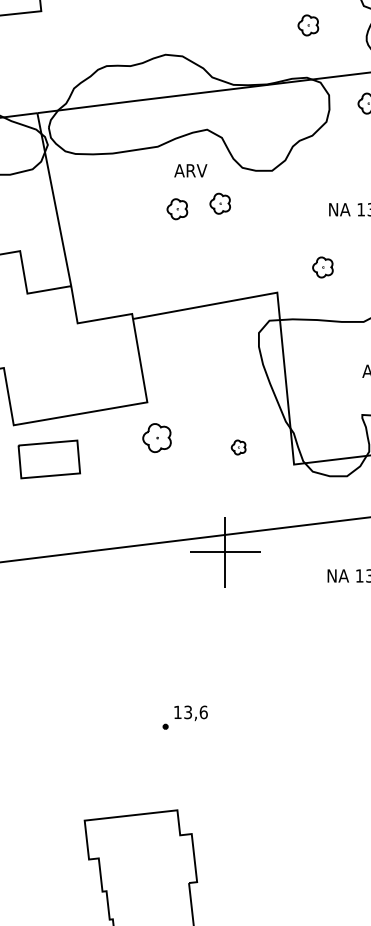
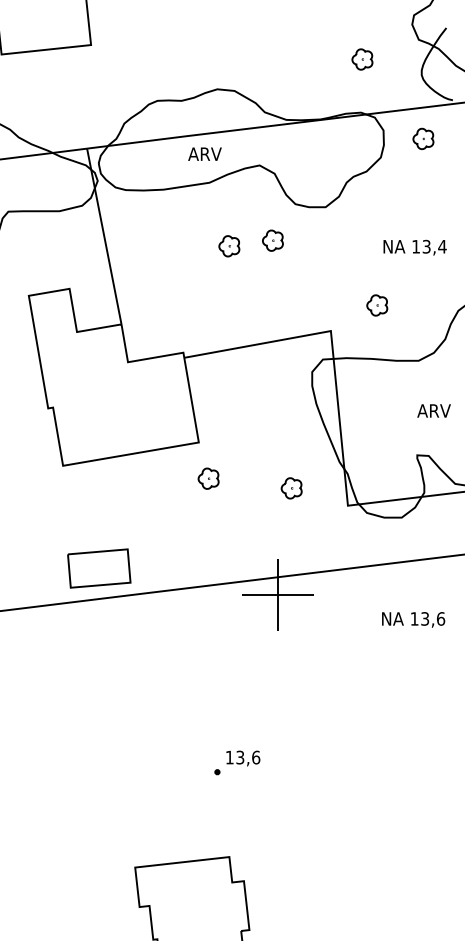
text: (190, 170) -> (204, 153), moved
part: (156, 437) -> (208, 478), size x0.71
part: (238, 447) -> (291, 488), size x1.43
part: (49, 459) -> (99, 568), moved

